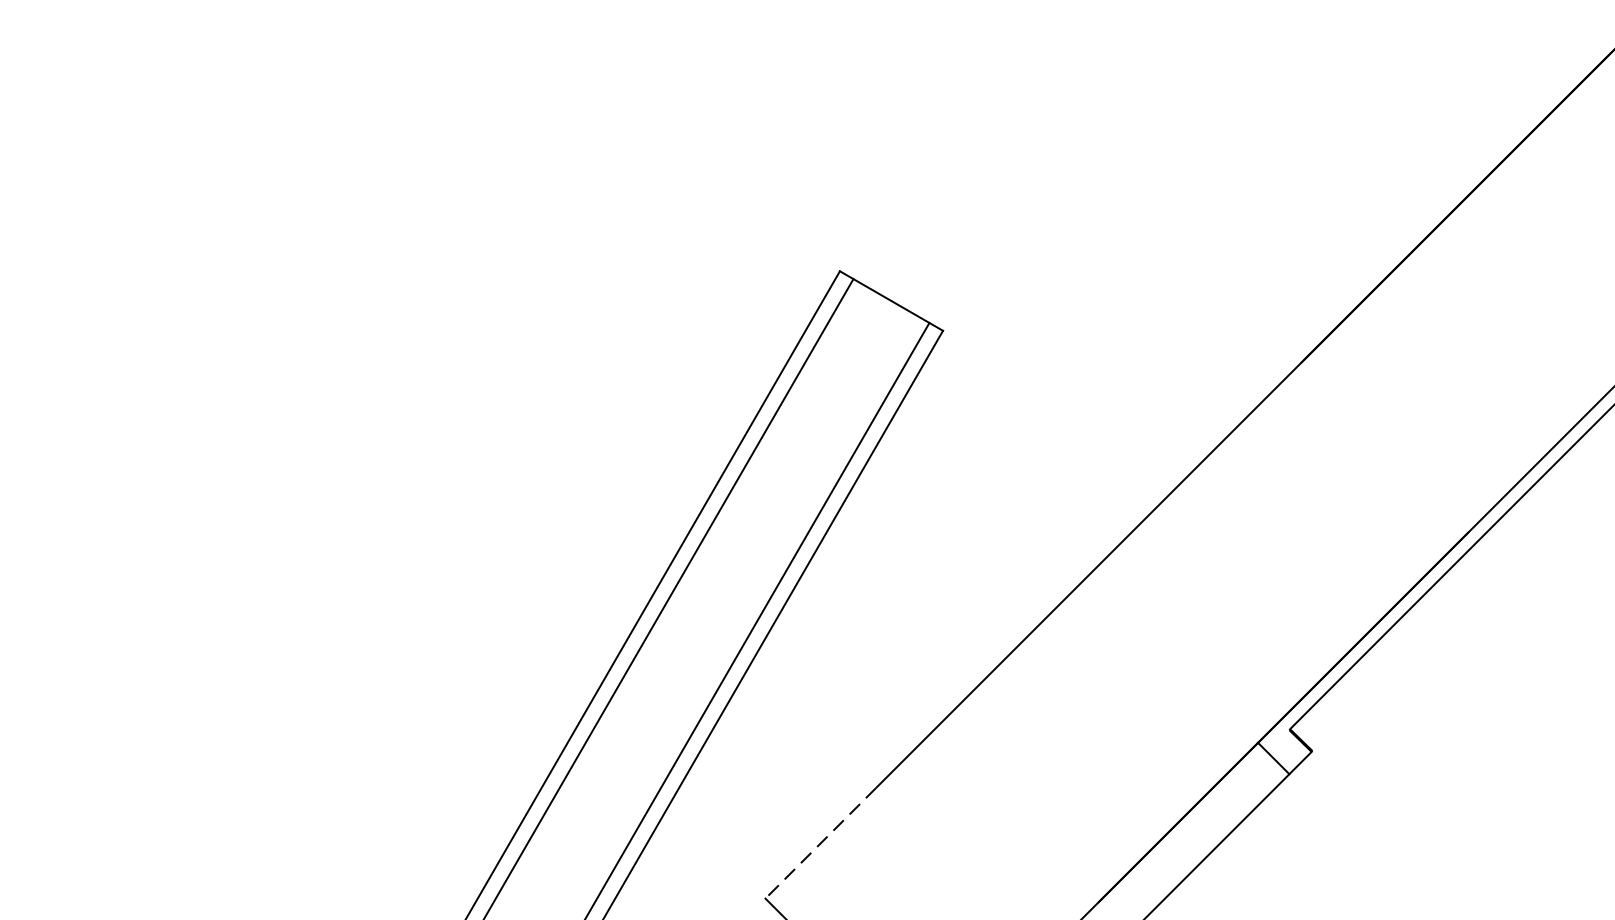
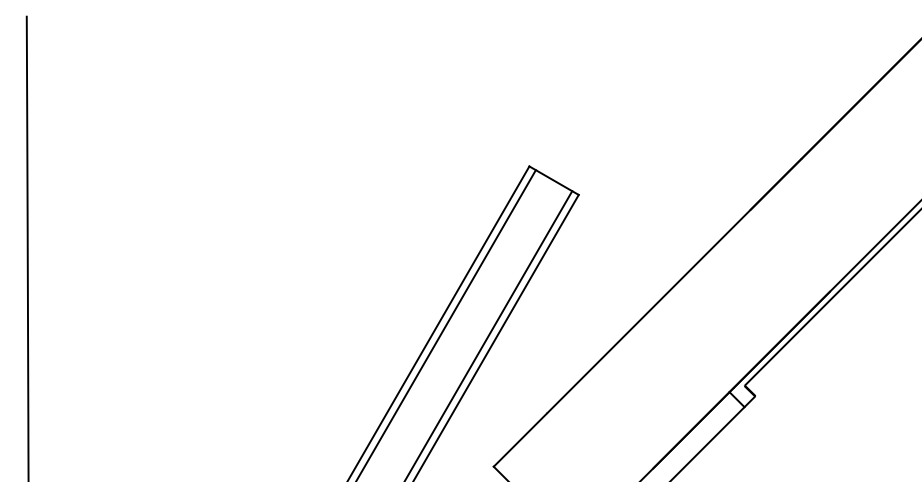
line: (821, 843) -> (520, 440), dashed -> solid

